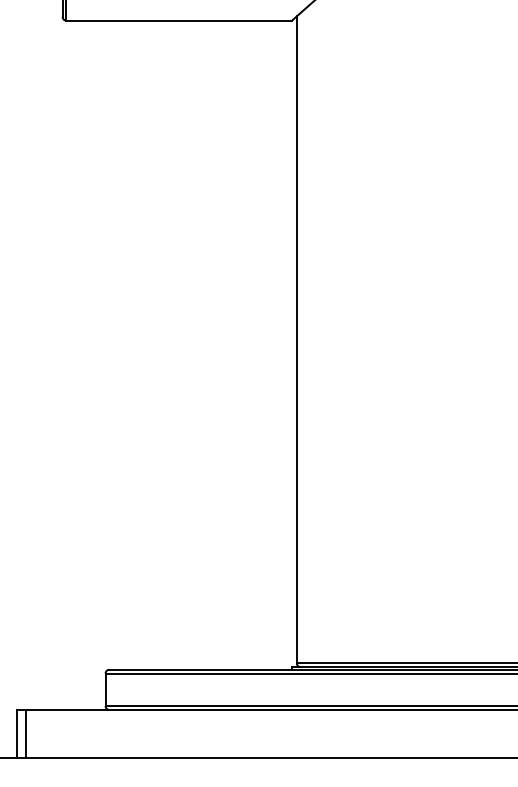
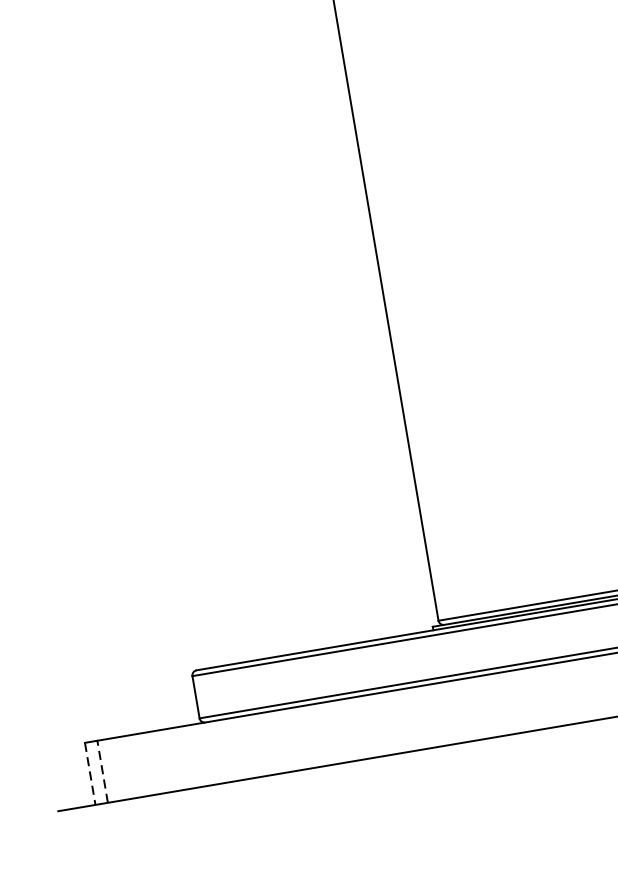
line: (16, 733) -> (89, 773), solid -> dashed
line: (26, 733) -> (102, 771), solid -> dashed

